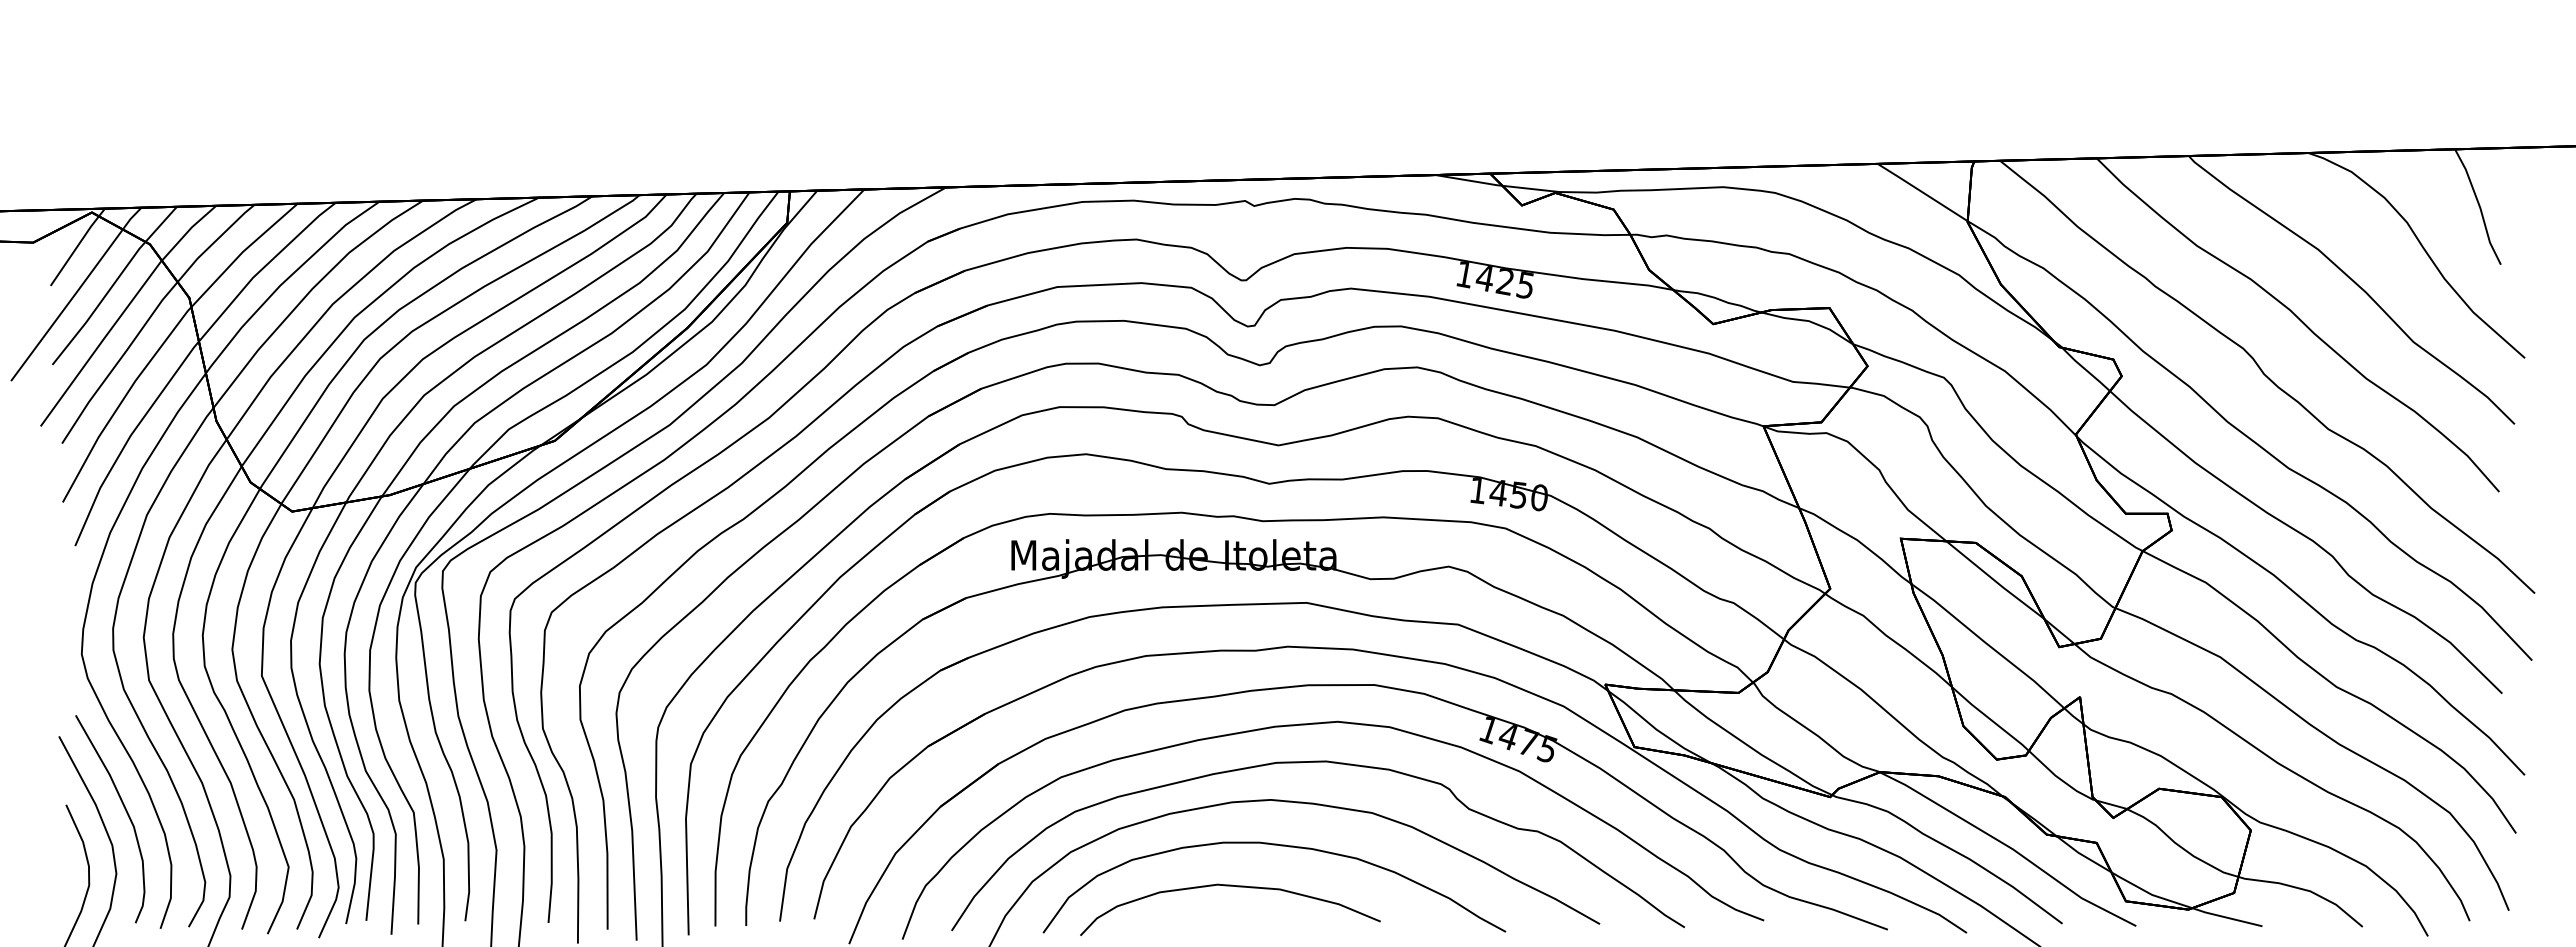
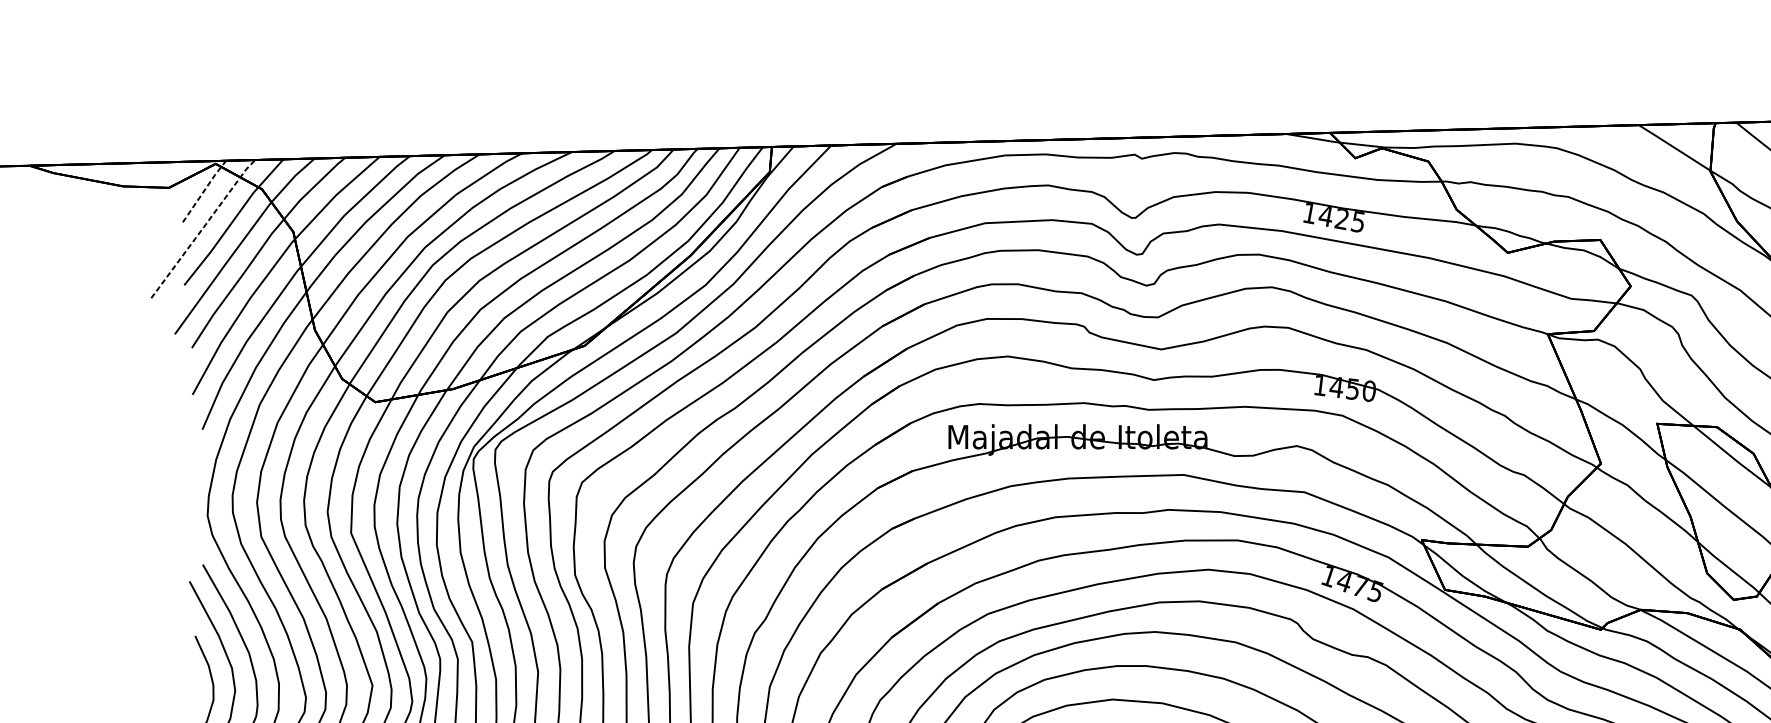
line: (77, 245) -> (204, 190), solid -> dashed
line: (76, 293) -> (203, 228), solid -> dashed

